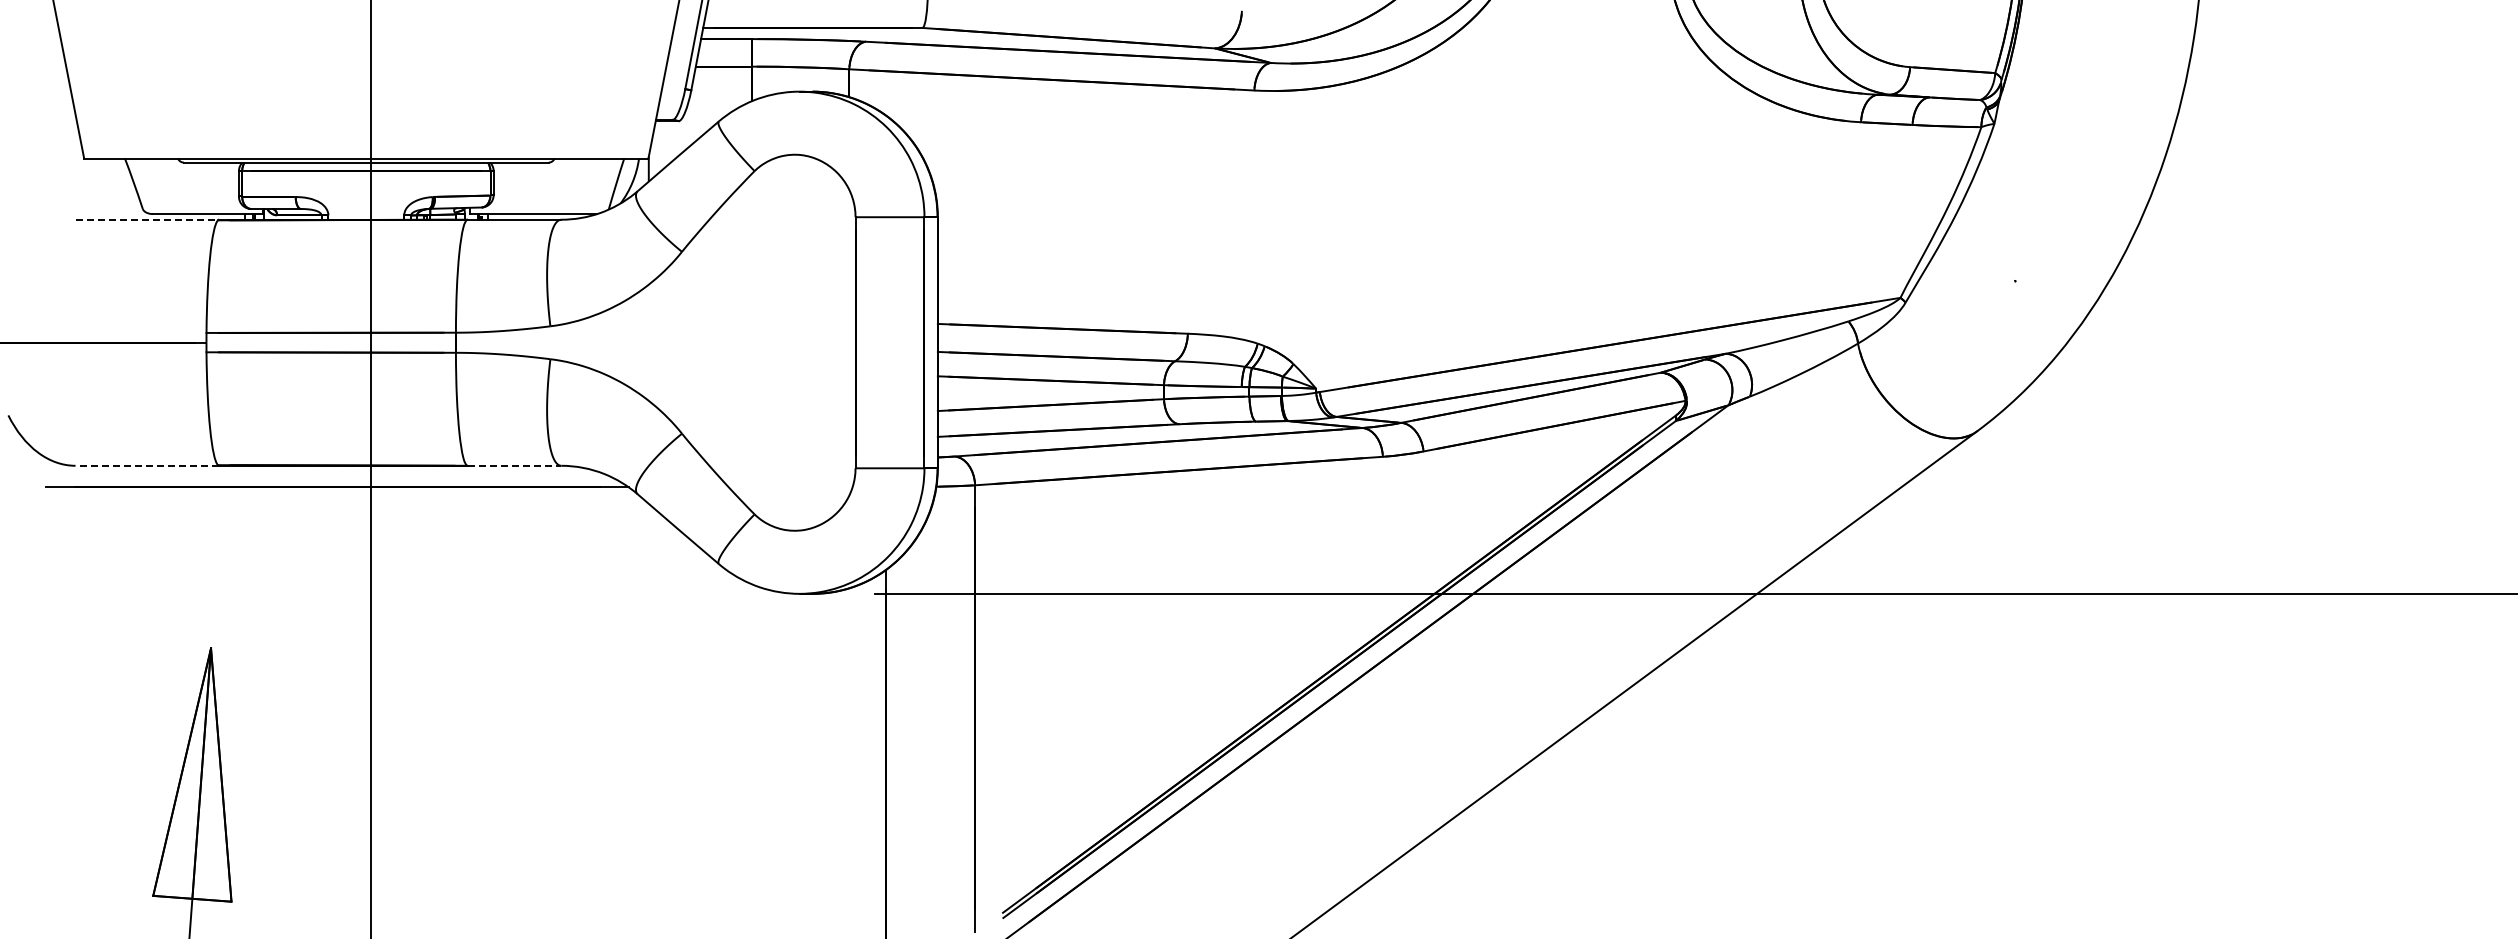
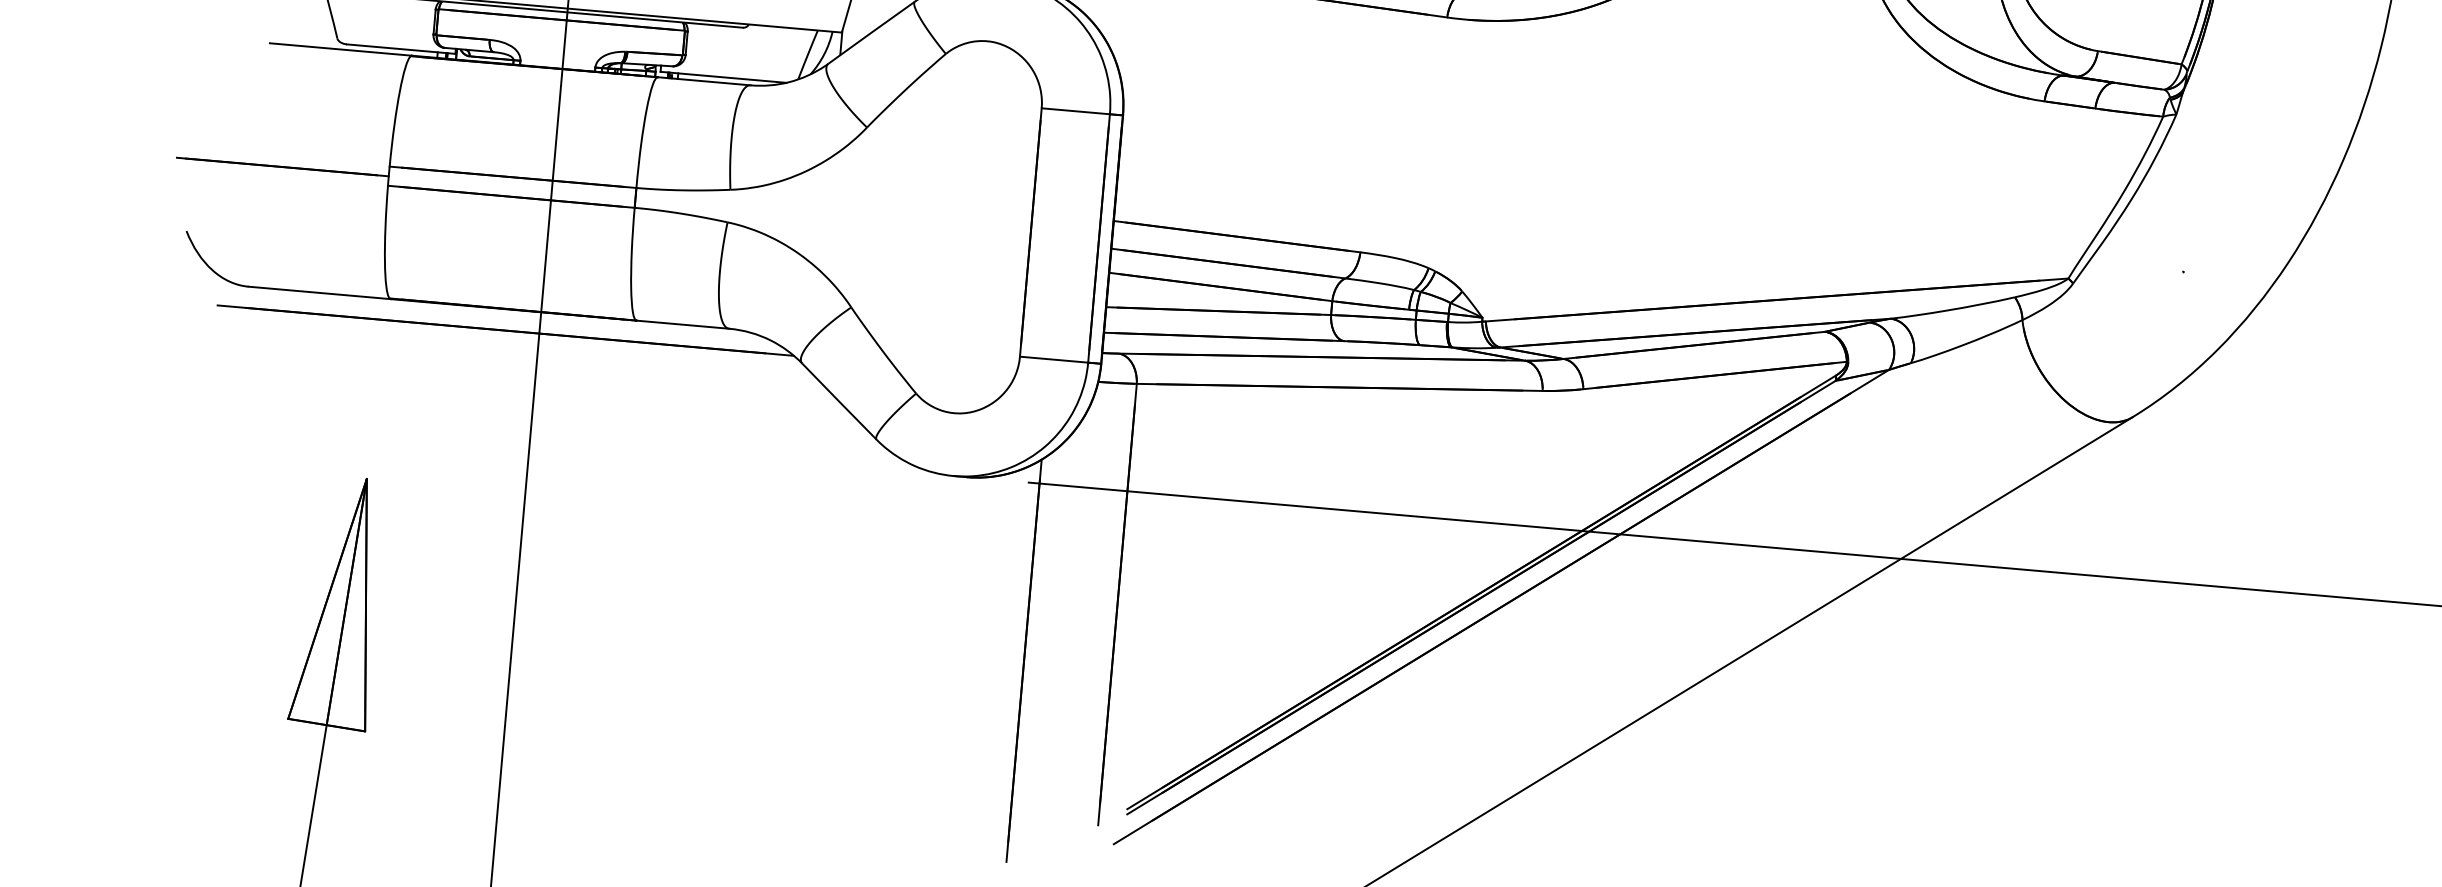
line: (147, 219) -> (341, 49), dashed -> solid
line: (147, 465) -> (319, 292), dashed -> solid
line: (514, 465) -> (682, 324), dashed -> solid

